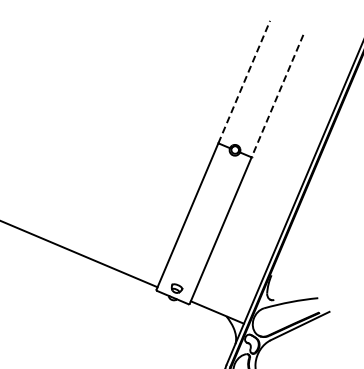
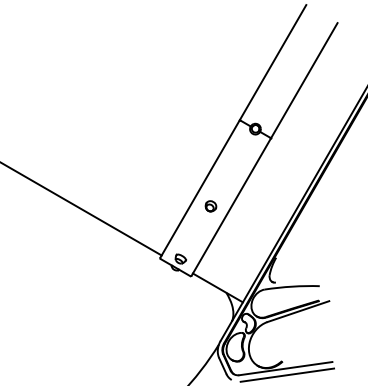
line: (244, 81) -> (273, 62), dashed -> solid
line: (277, 95) -> (304, 80), dashed -> solid
part: (199, 232) -> (210, 206), added

